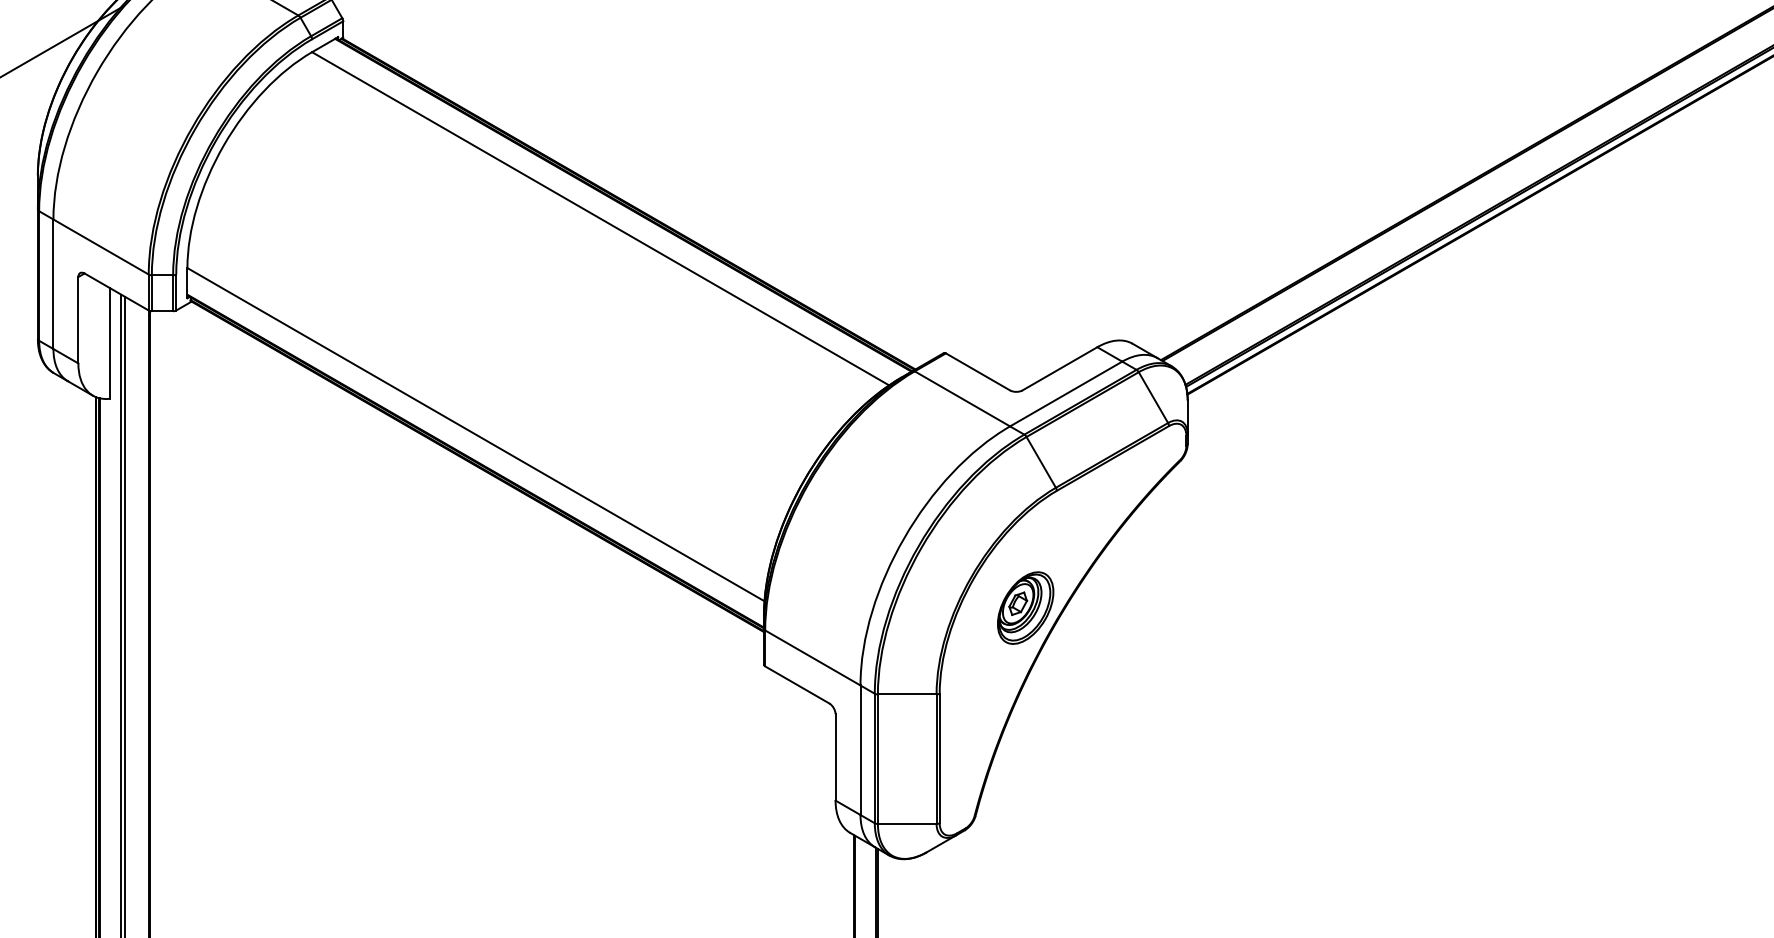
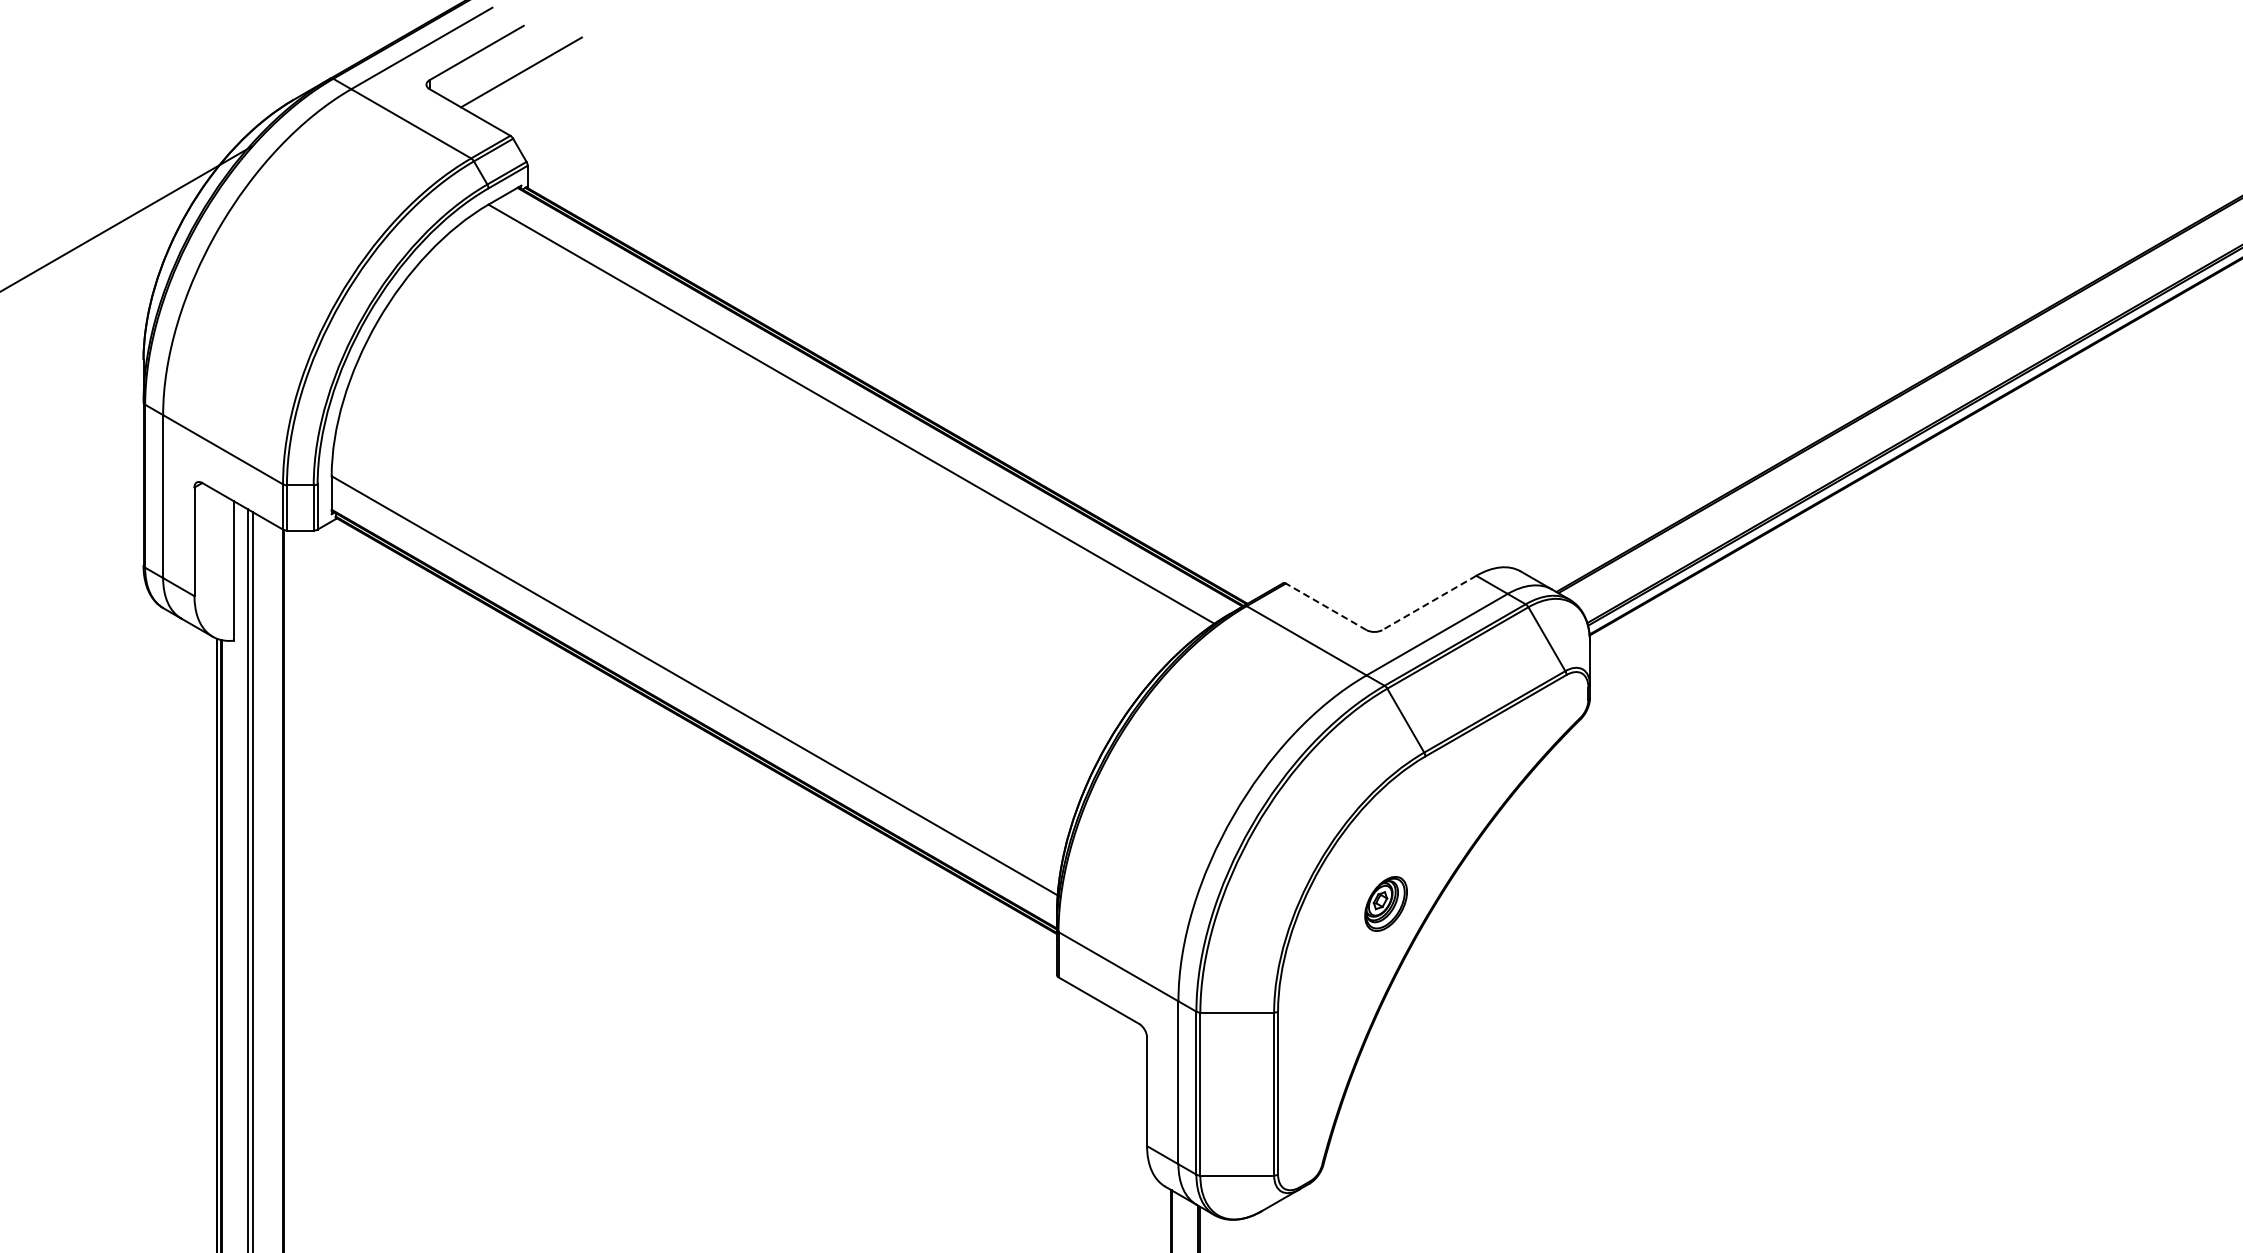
line: (1059, 369) -> (1428, 603), solid -> dashed
line: (978, 371) -> (1326, 606), solid -> dashed
part: (1025, 607) -> (1385, 903), size x0.6

